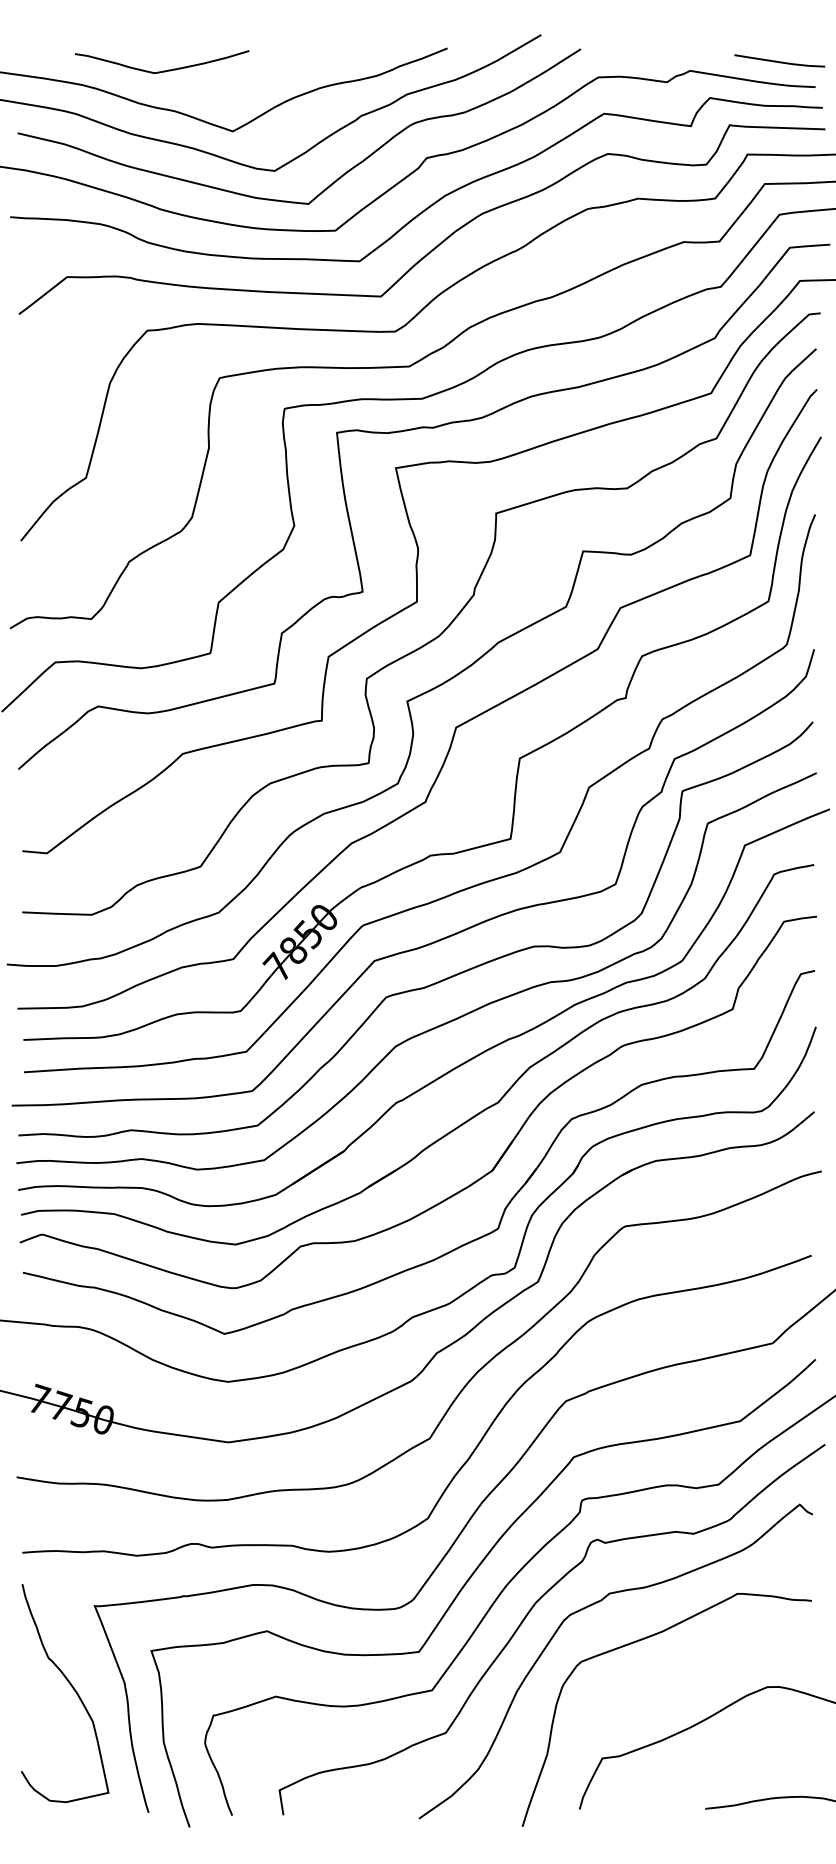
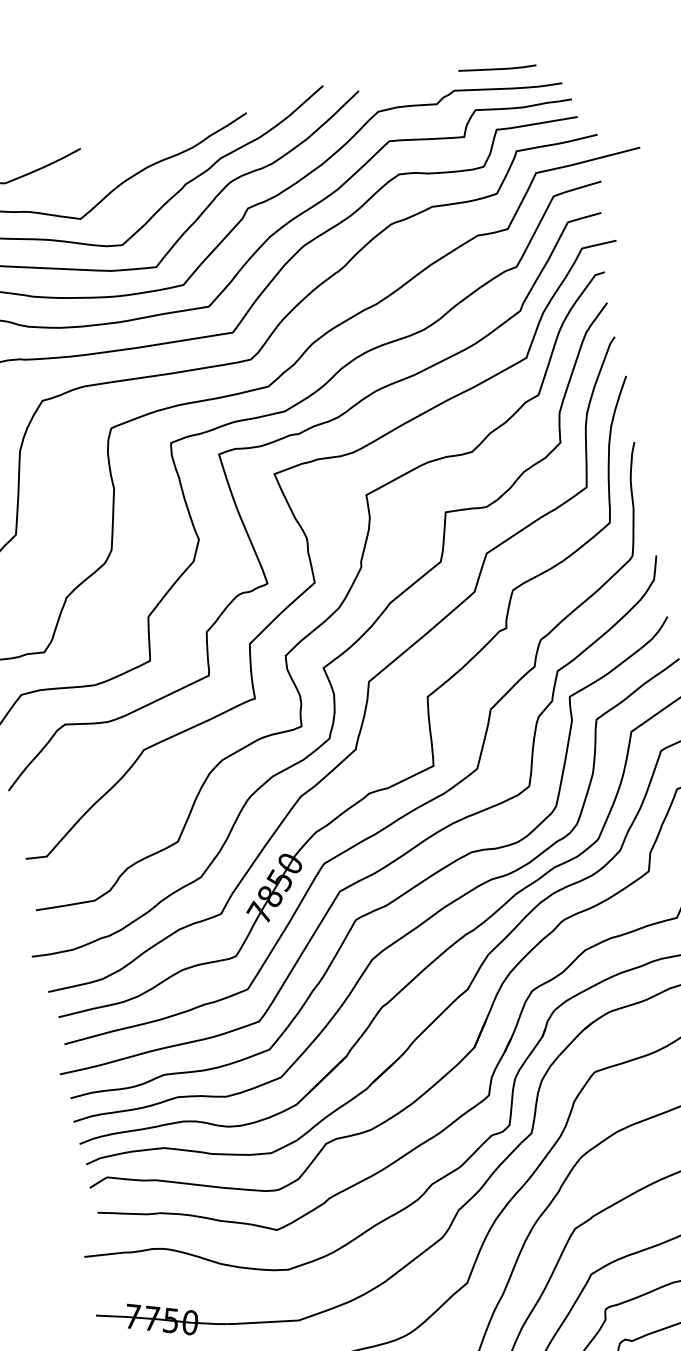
curve: (779, 61) -> (497, 68), moved

